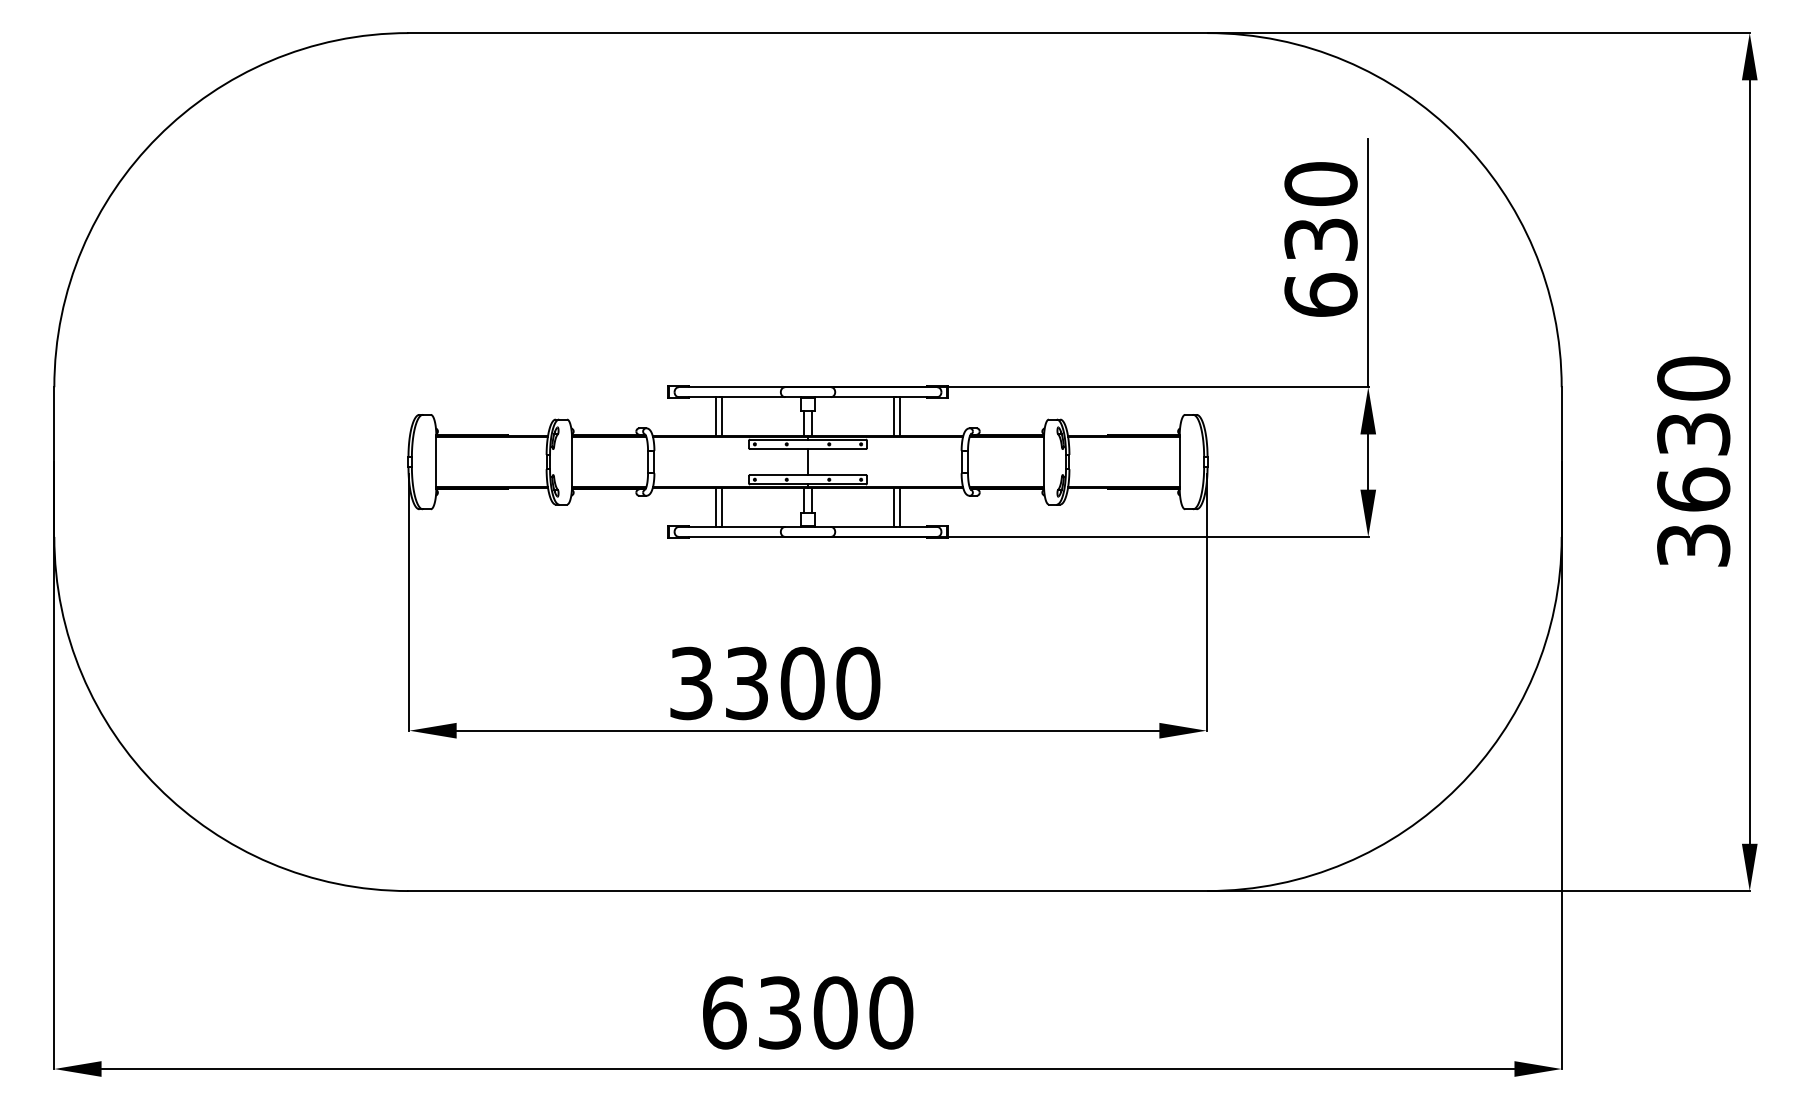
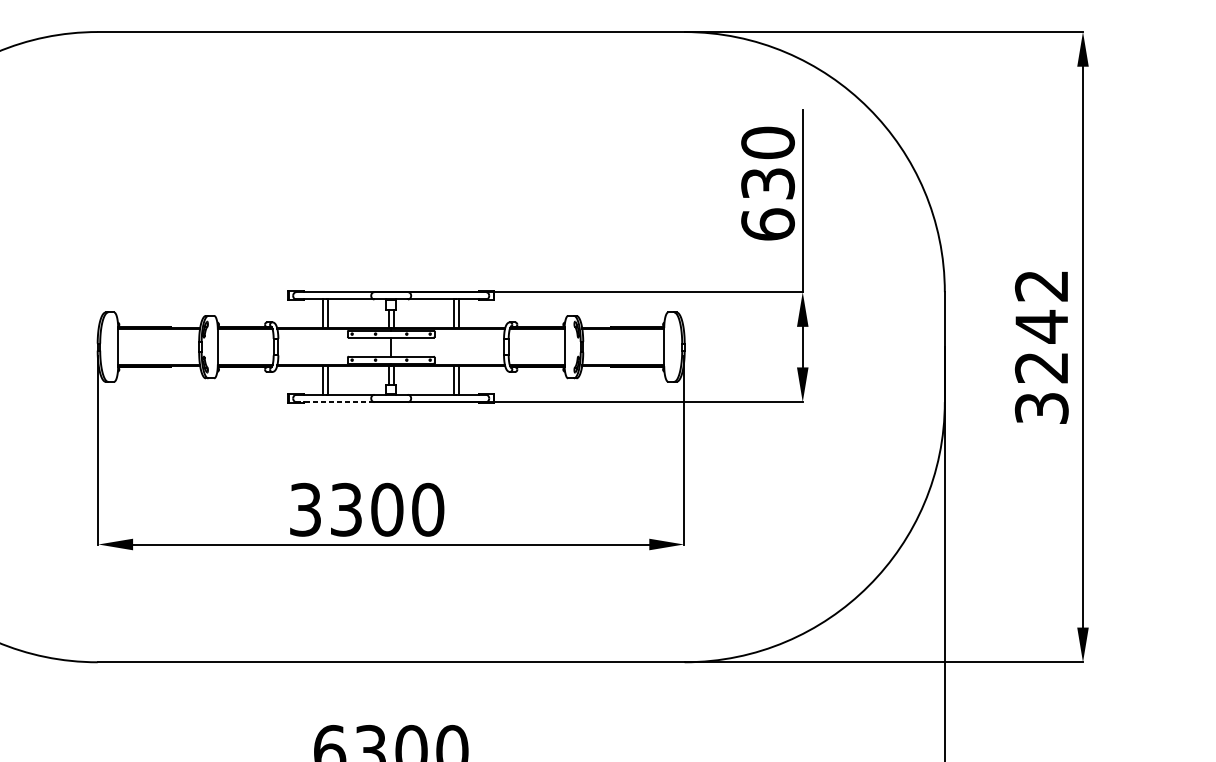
text: (1693, 433) -> (1041, 326), 3630 -> 3242
line: (732, 536) -> (335, 401), solid -> dashed

